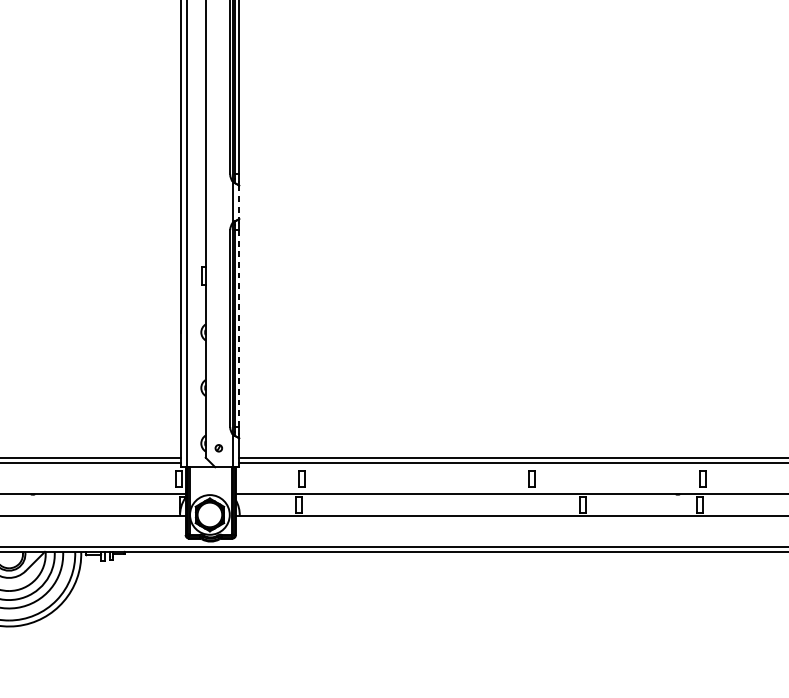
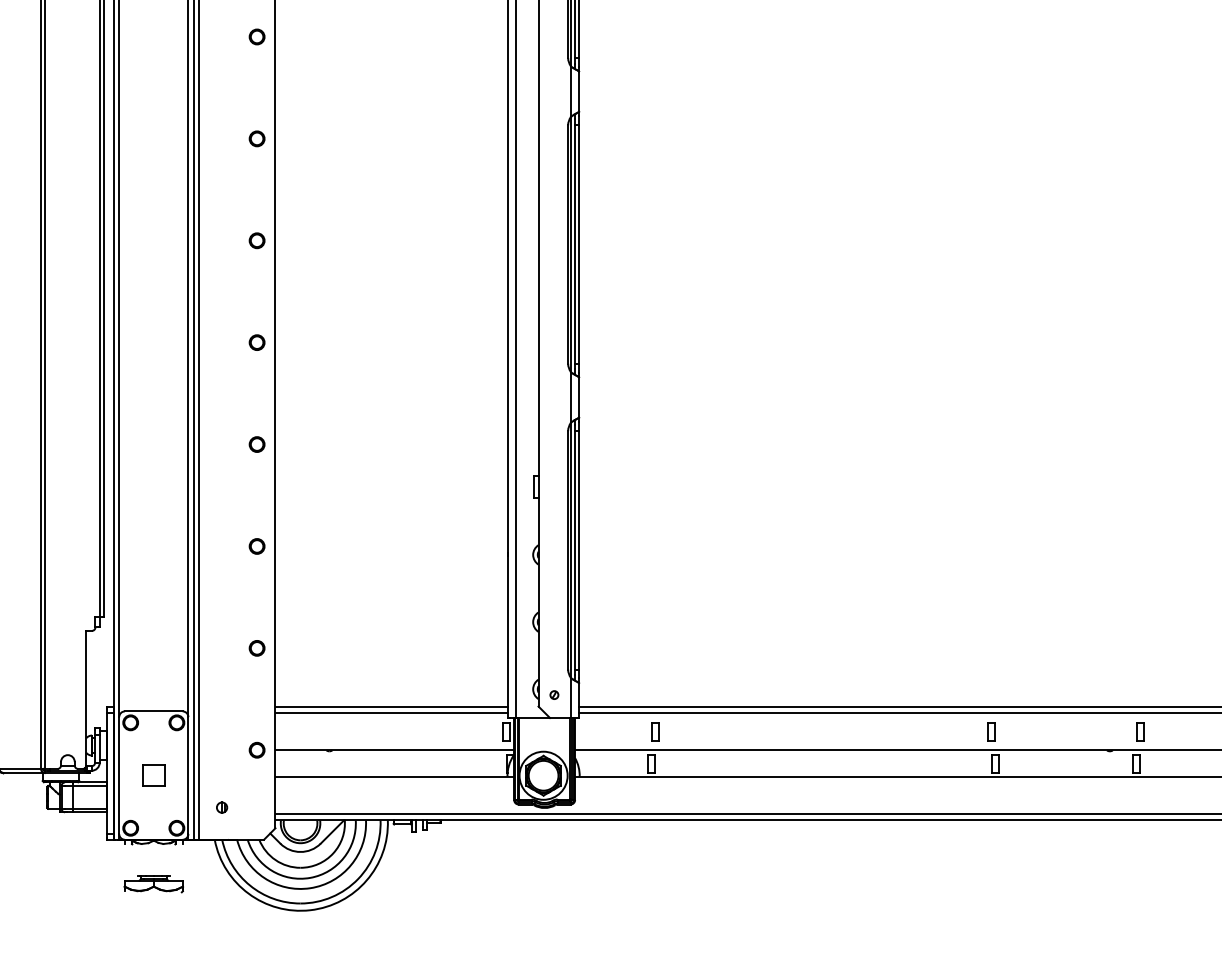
line: (239, 202) -> (579, 397), dashed -> solid
line: (239, 328) -> (579, 550), dashed -> solid
part: (532, 478) -> (991, 731), moved

